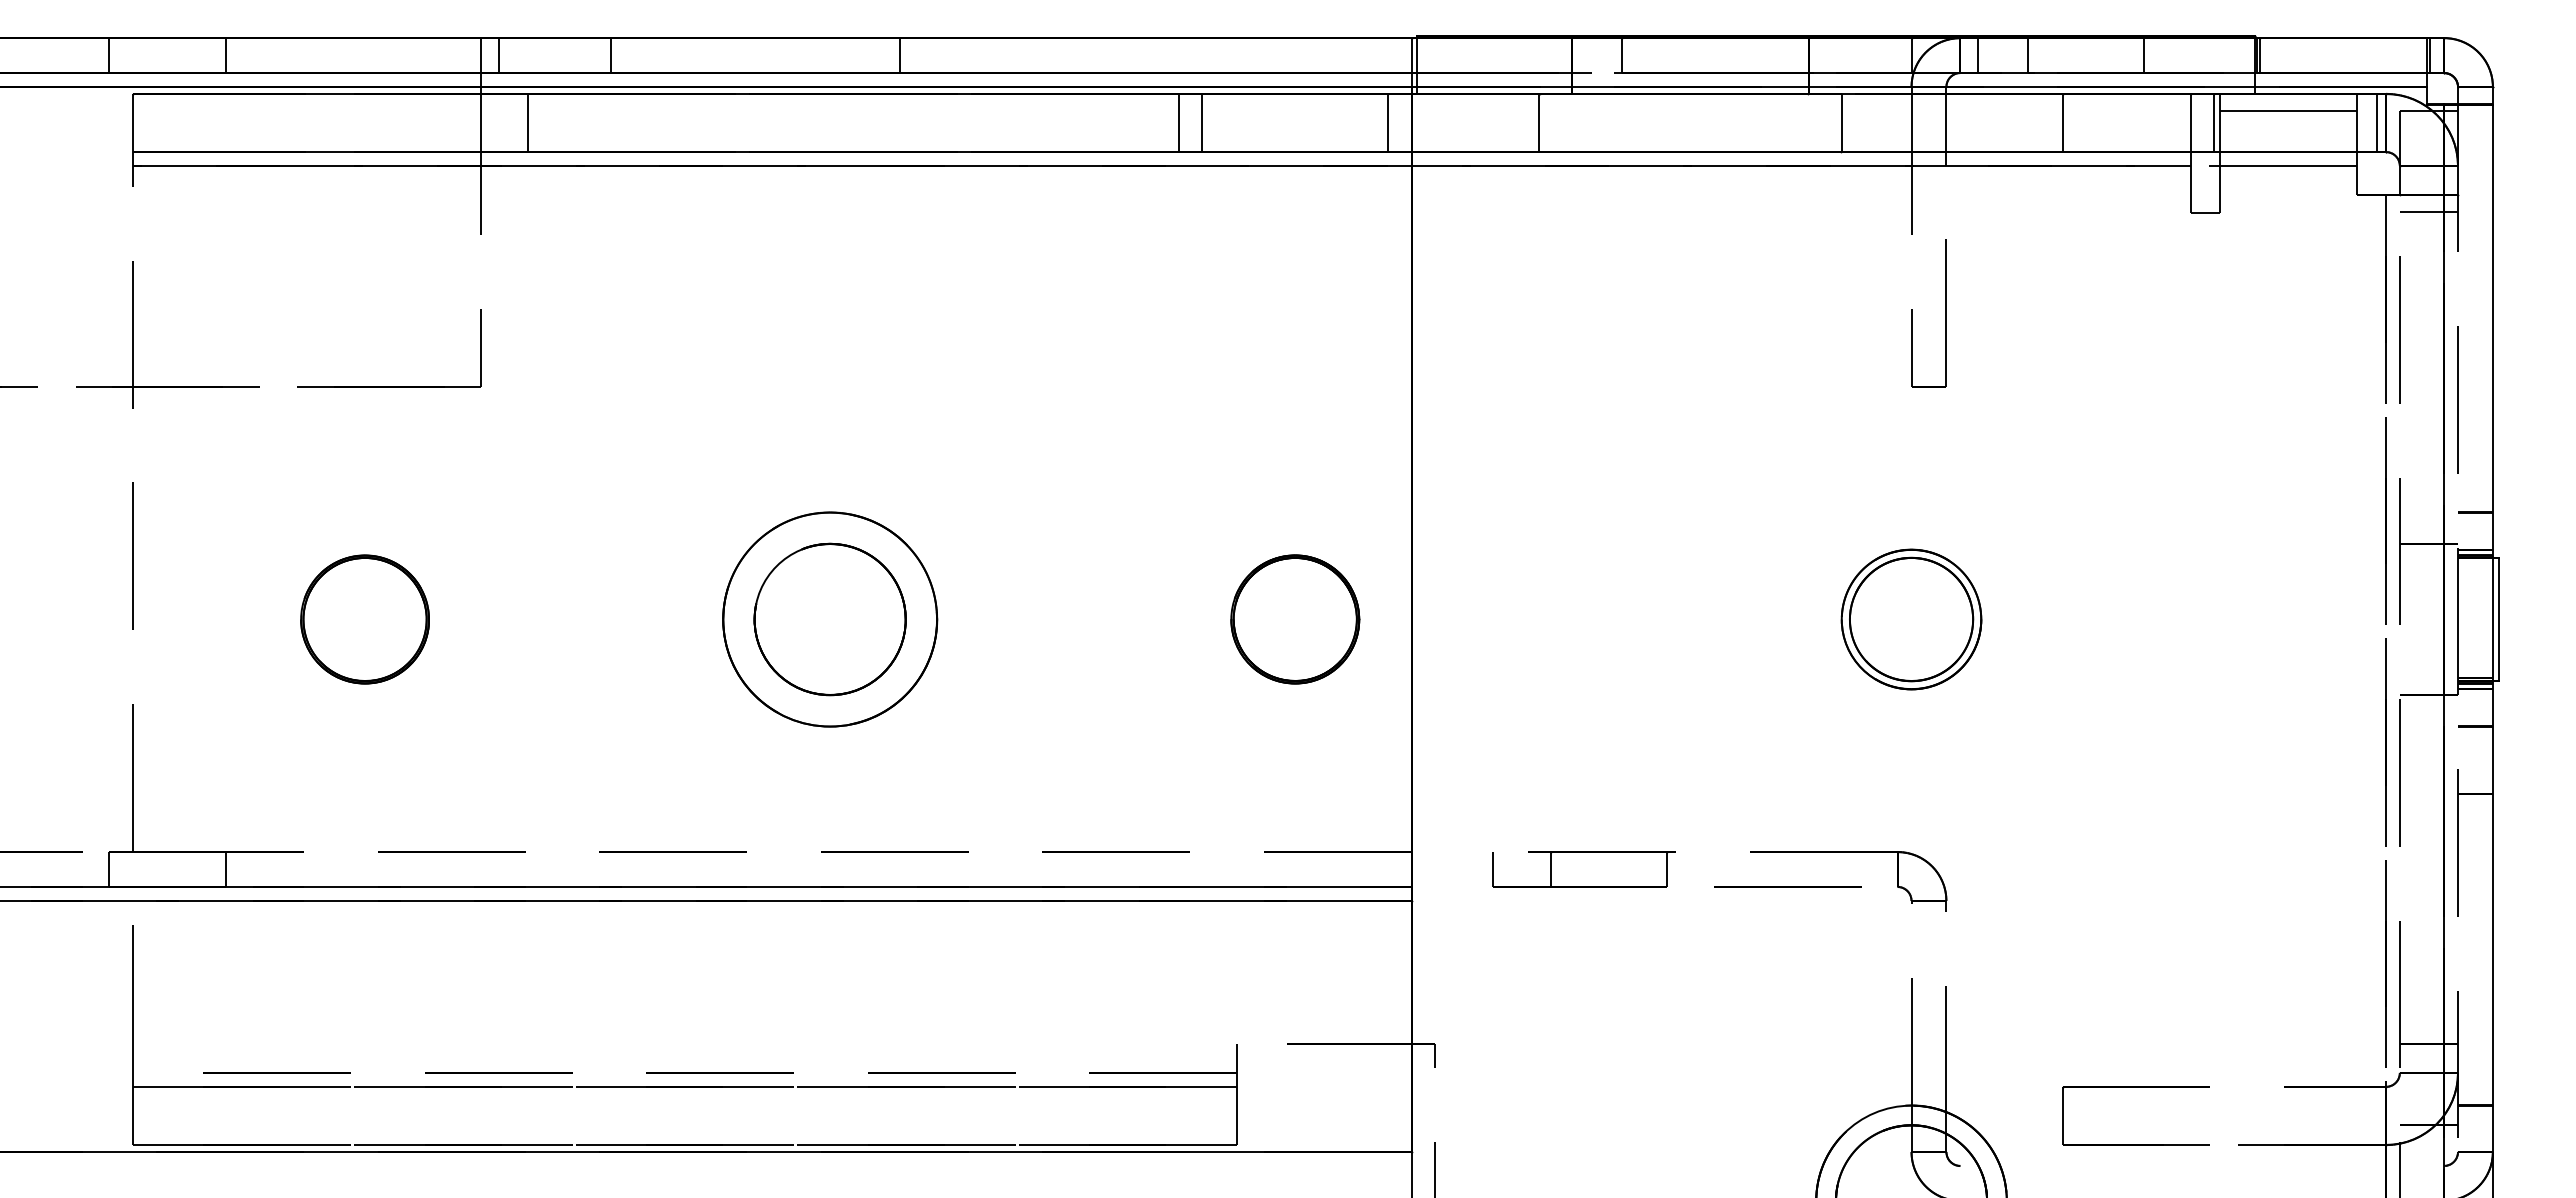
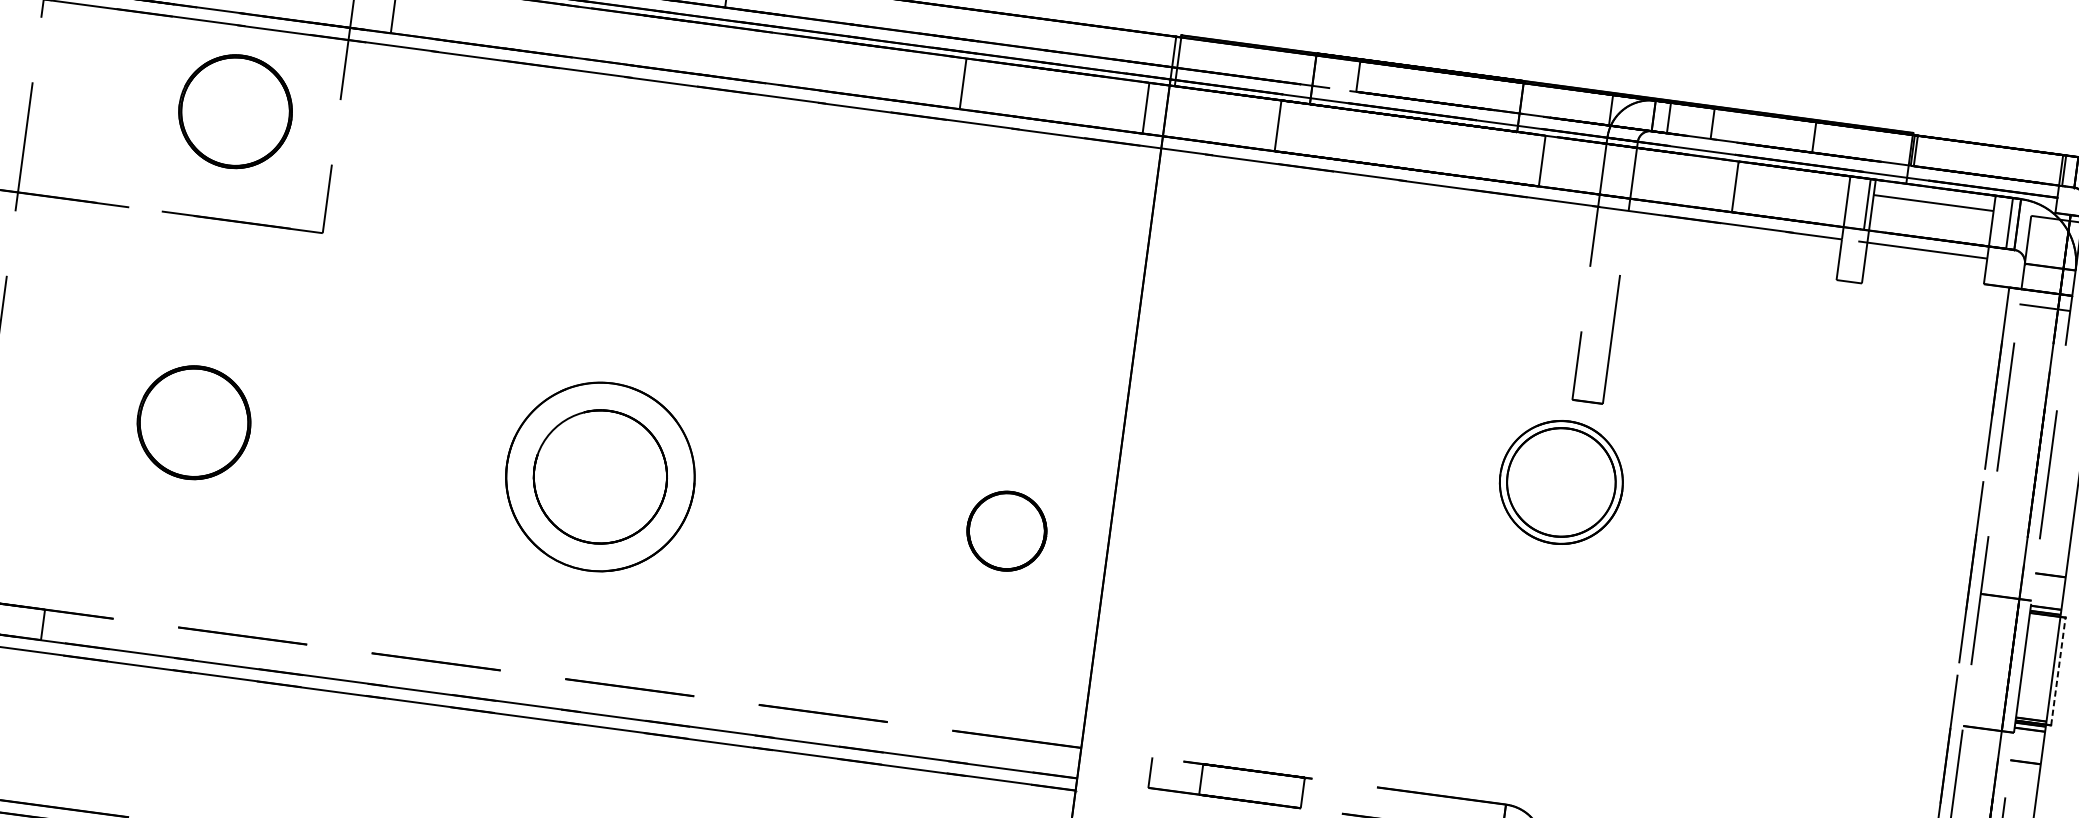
line: (1202, 123) -> (983, 86), removed
part: (364, 263) -> (235, 111), added
part: (1295, 619) -> (1007, 531), size x0.7
part: (1911, 619) -> (1561, 482), moved
line: (2498, 619) -> (2058, 671), solid -> dashed

